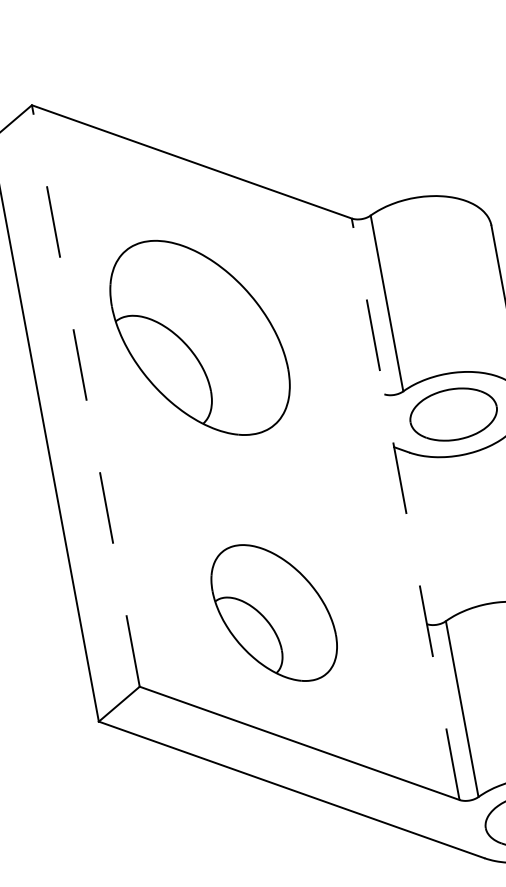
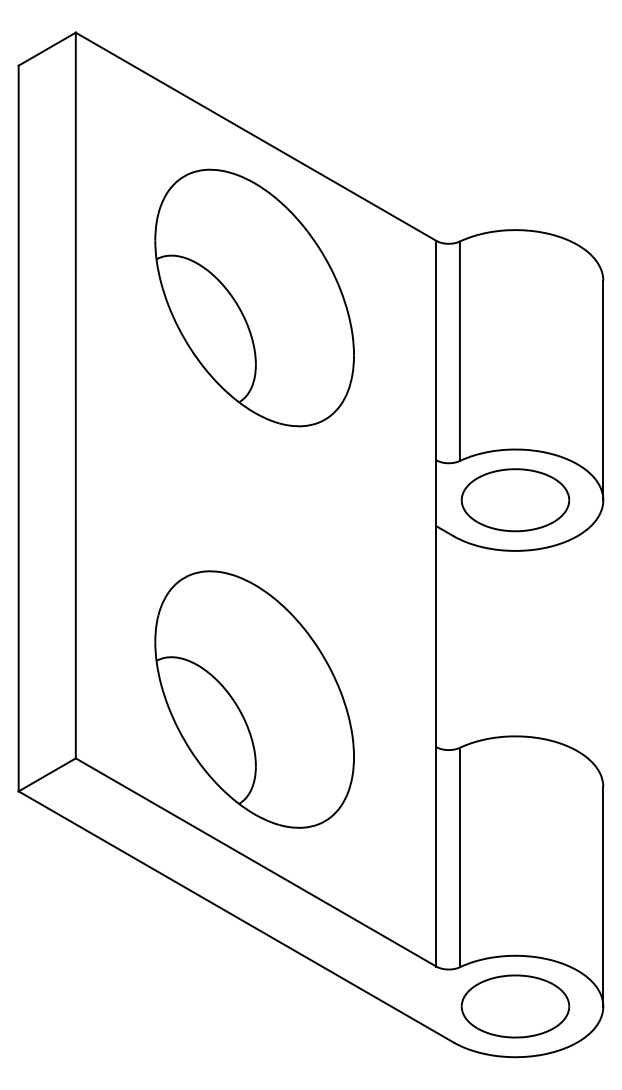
part: (199, 337) -> (254, 297), moved
line: (85, 396) -> (75, 395), dashed -> solid
line: (405, 509) -> (436, 603), dashed -> solid
part: (274, 613) -> (254, 699), size x1.43

